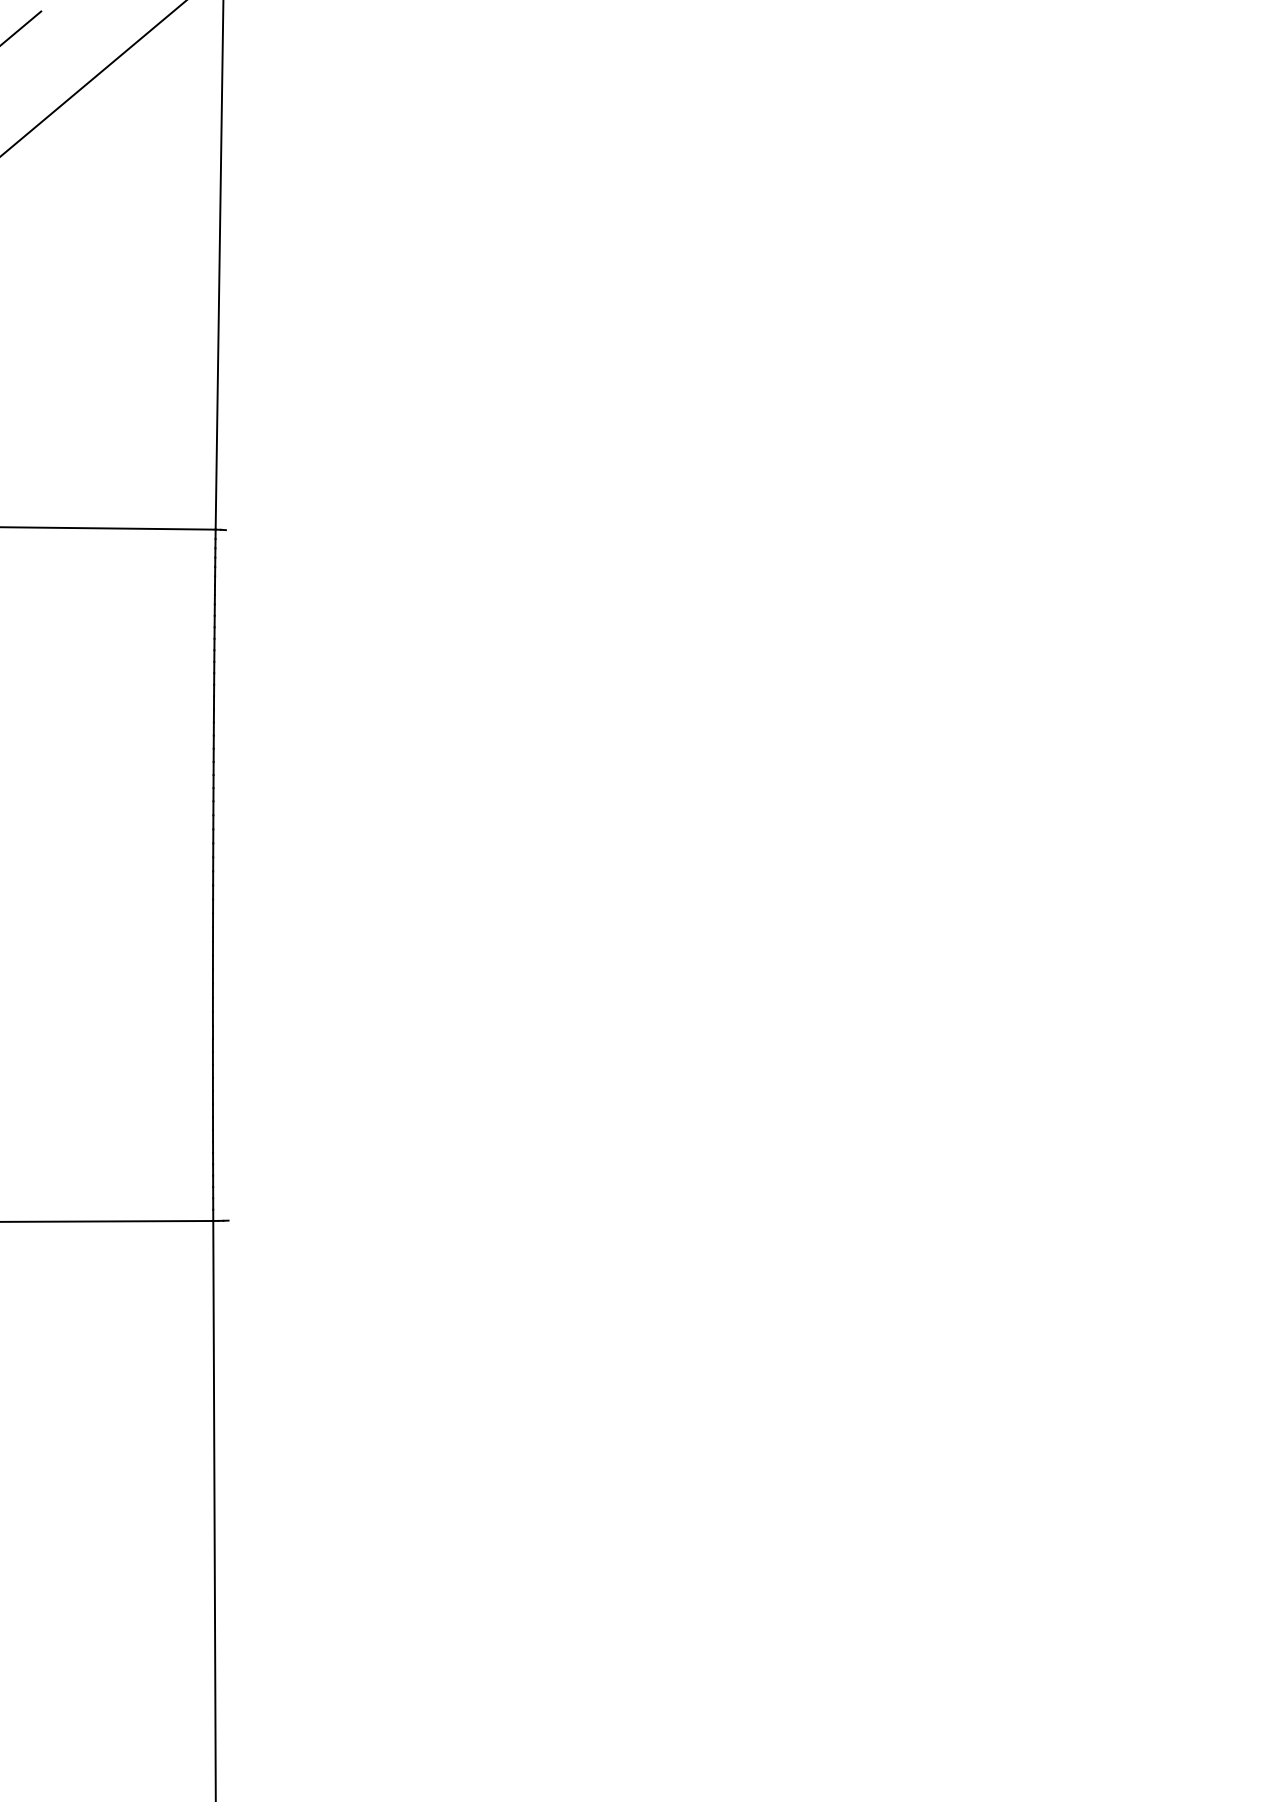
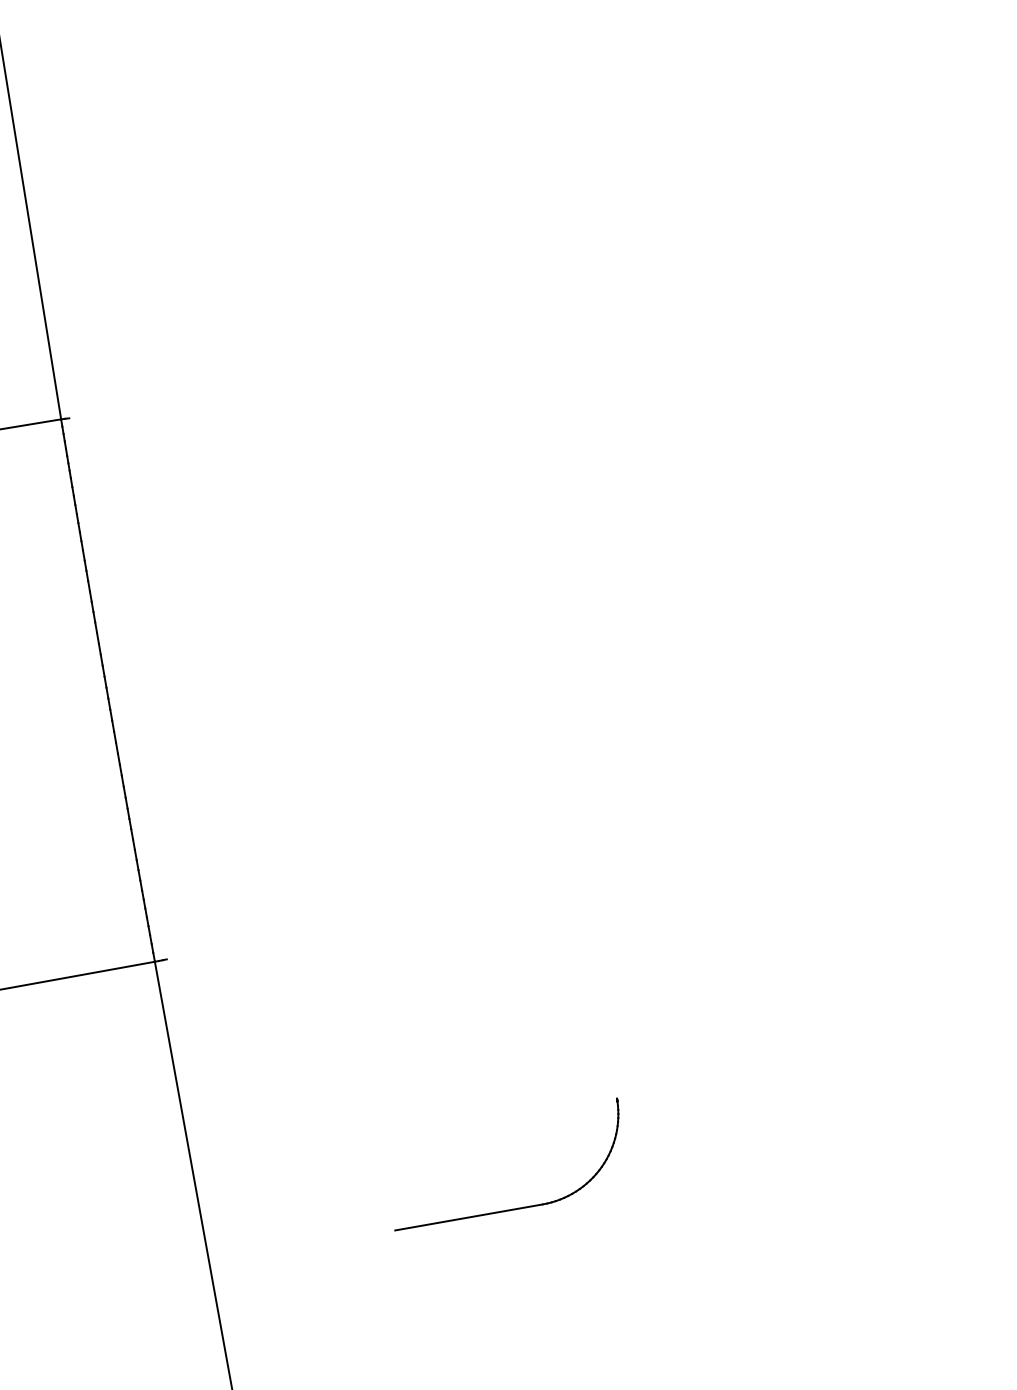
part: (603, 1605) -> (514, 1209), added

